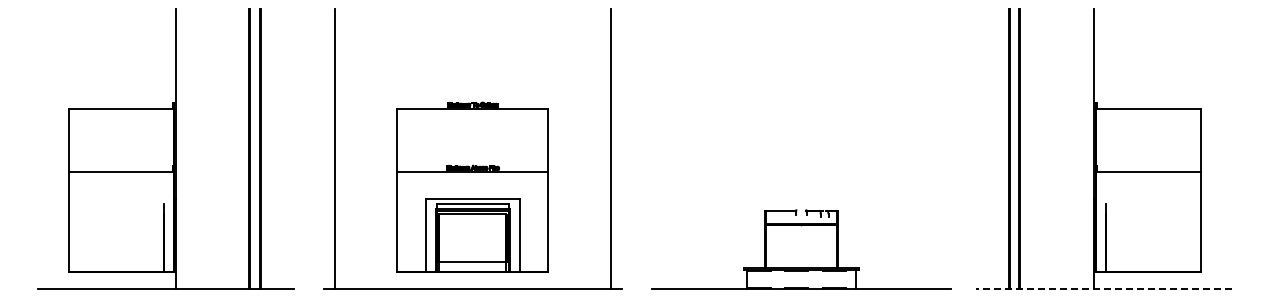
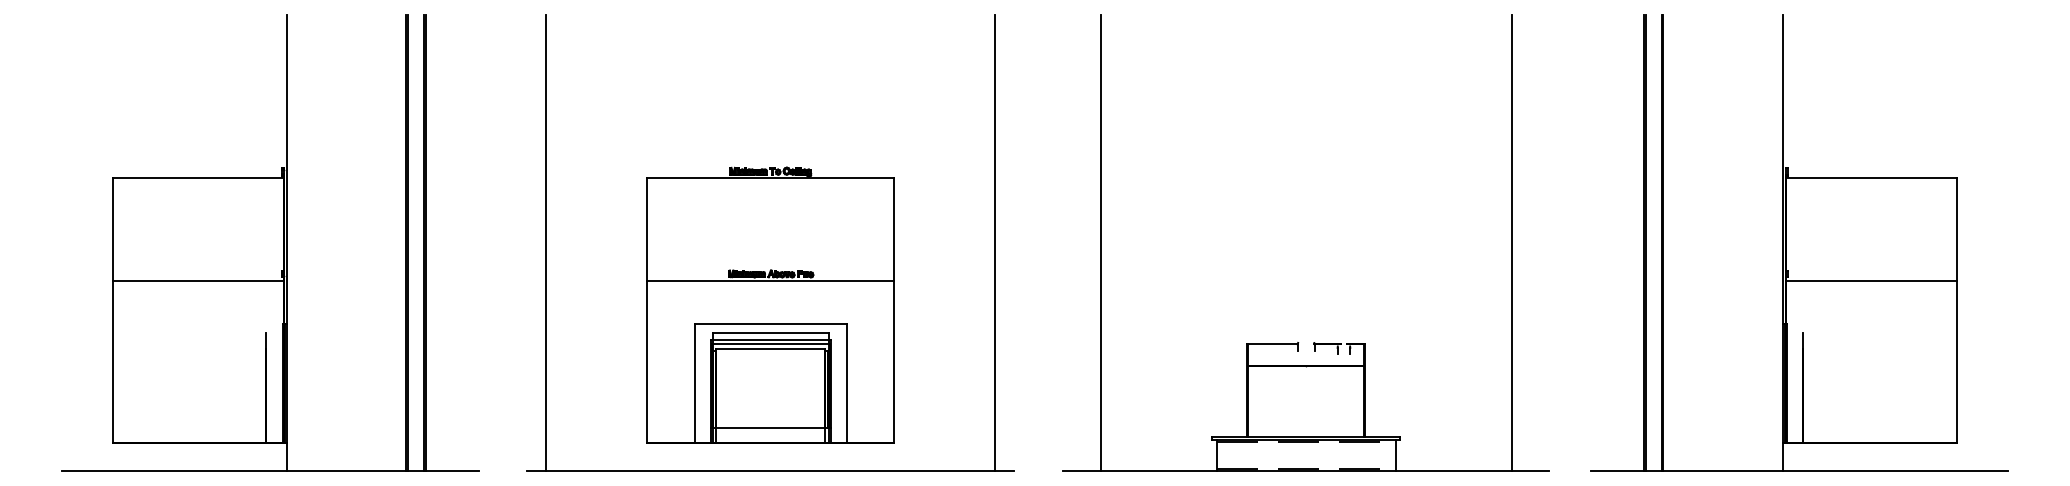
line: (675, 148) -> (1101, 242), added
line: (927, 148) -> (1511, 242), added
line: (1103, 288) -> (1798, 470), dashed -> solid

